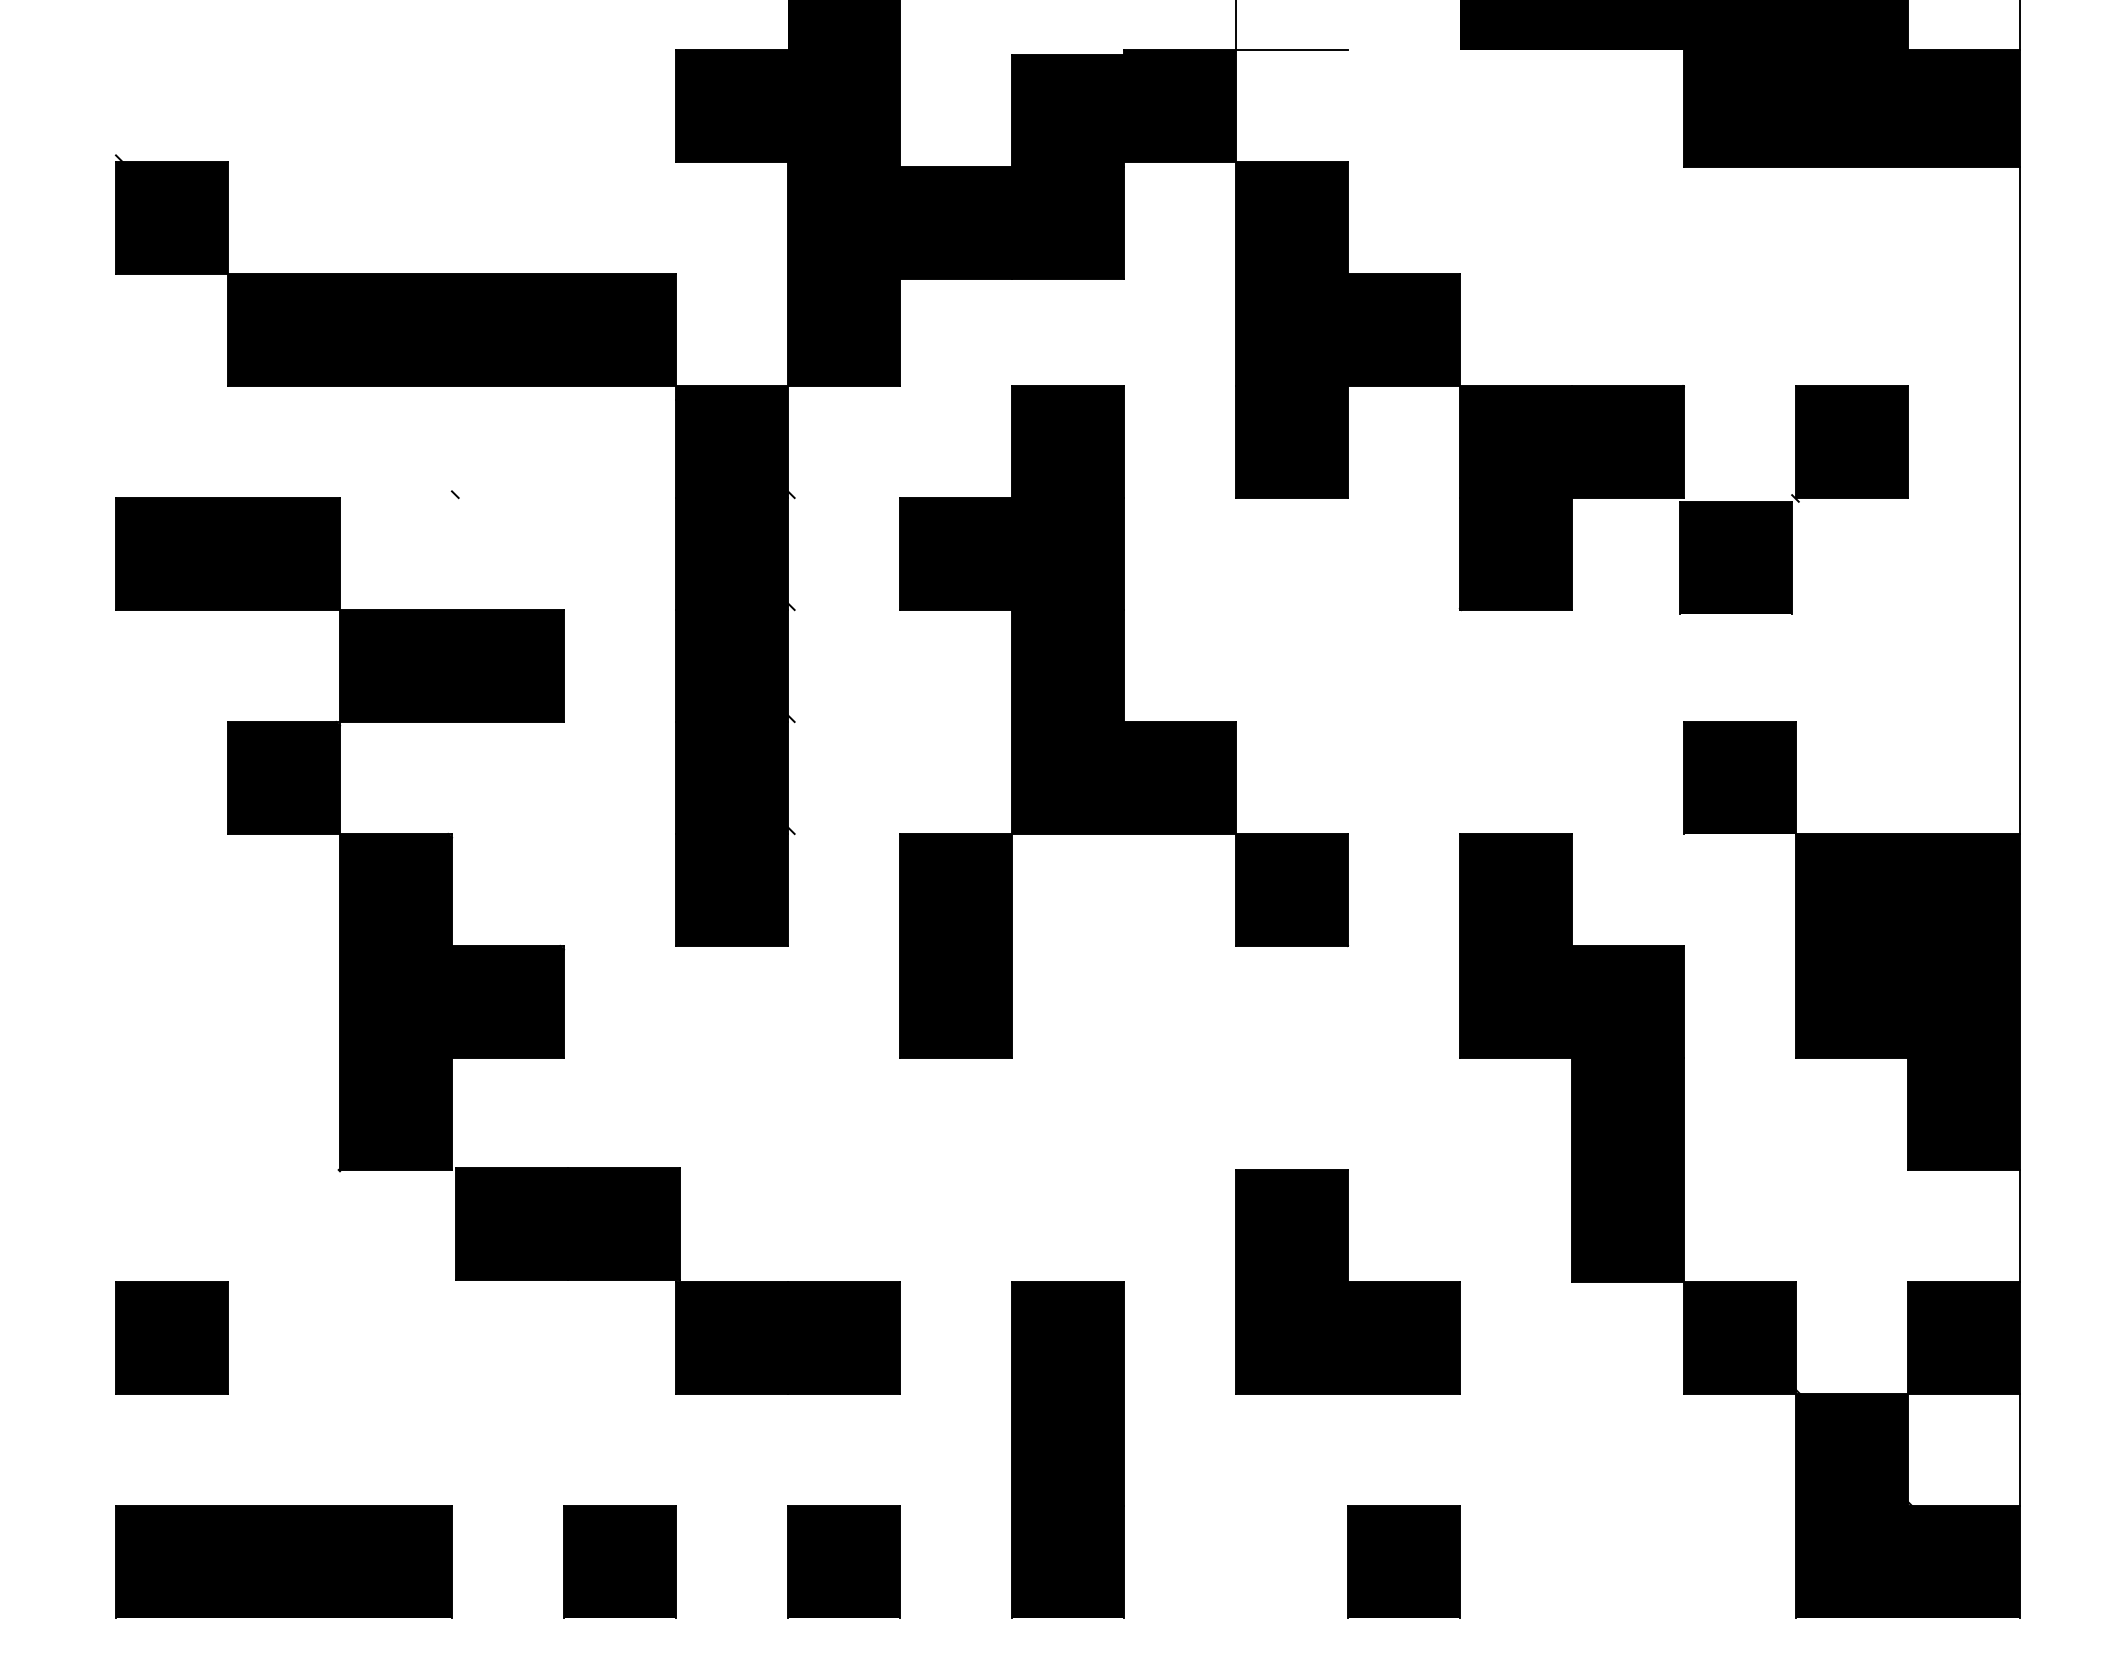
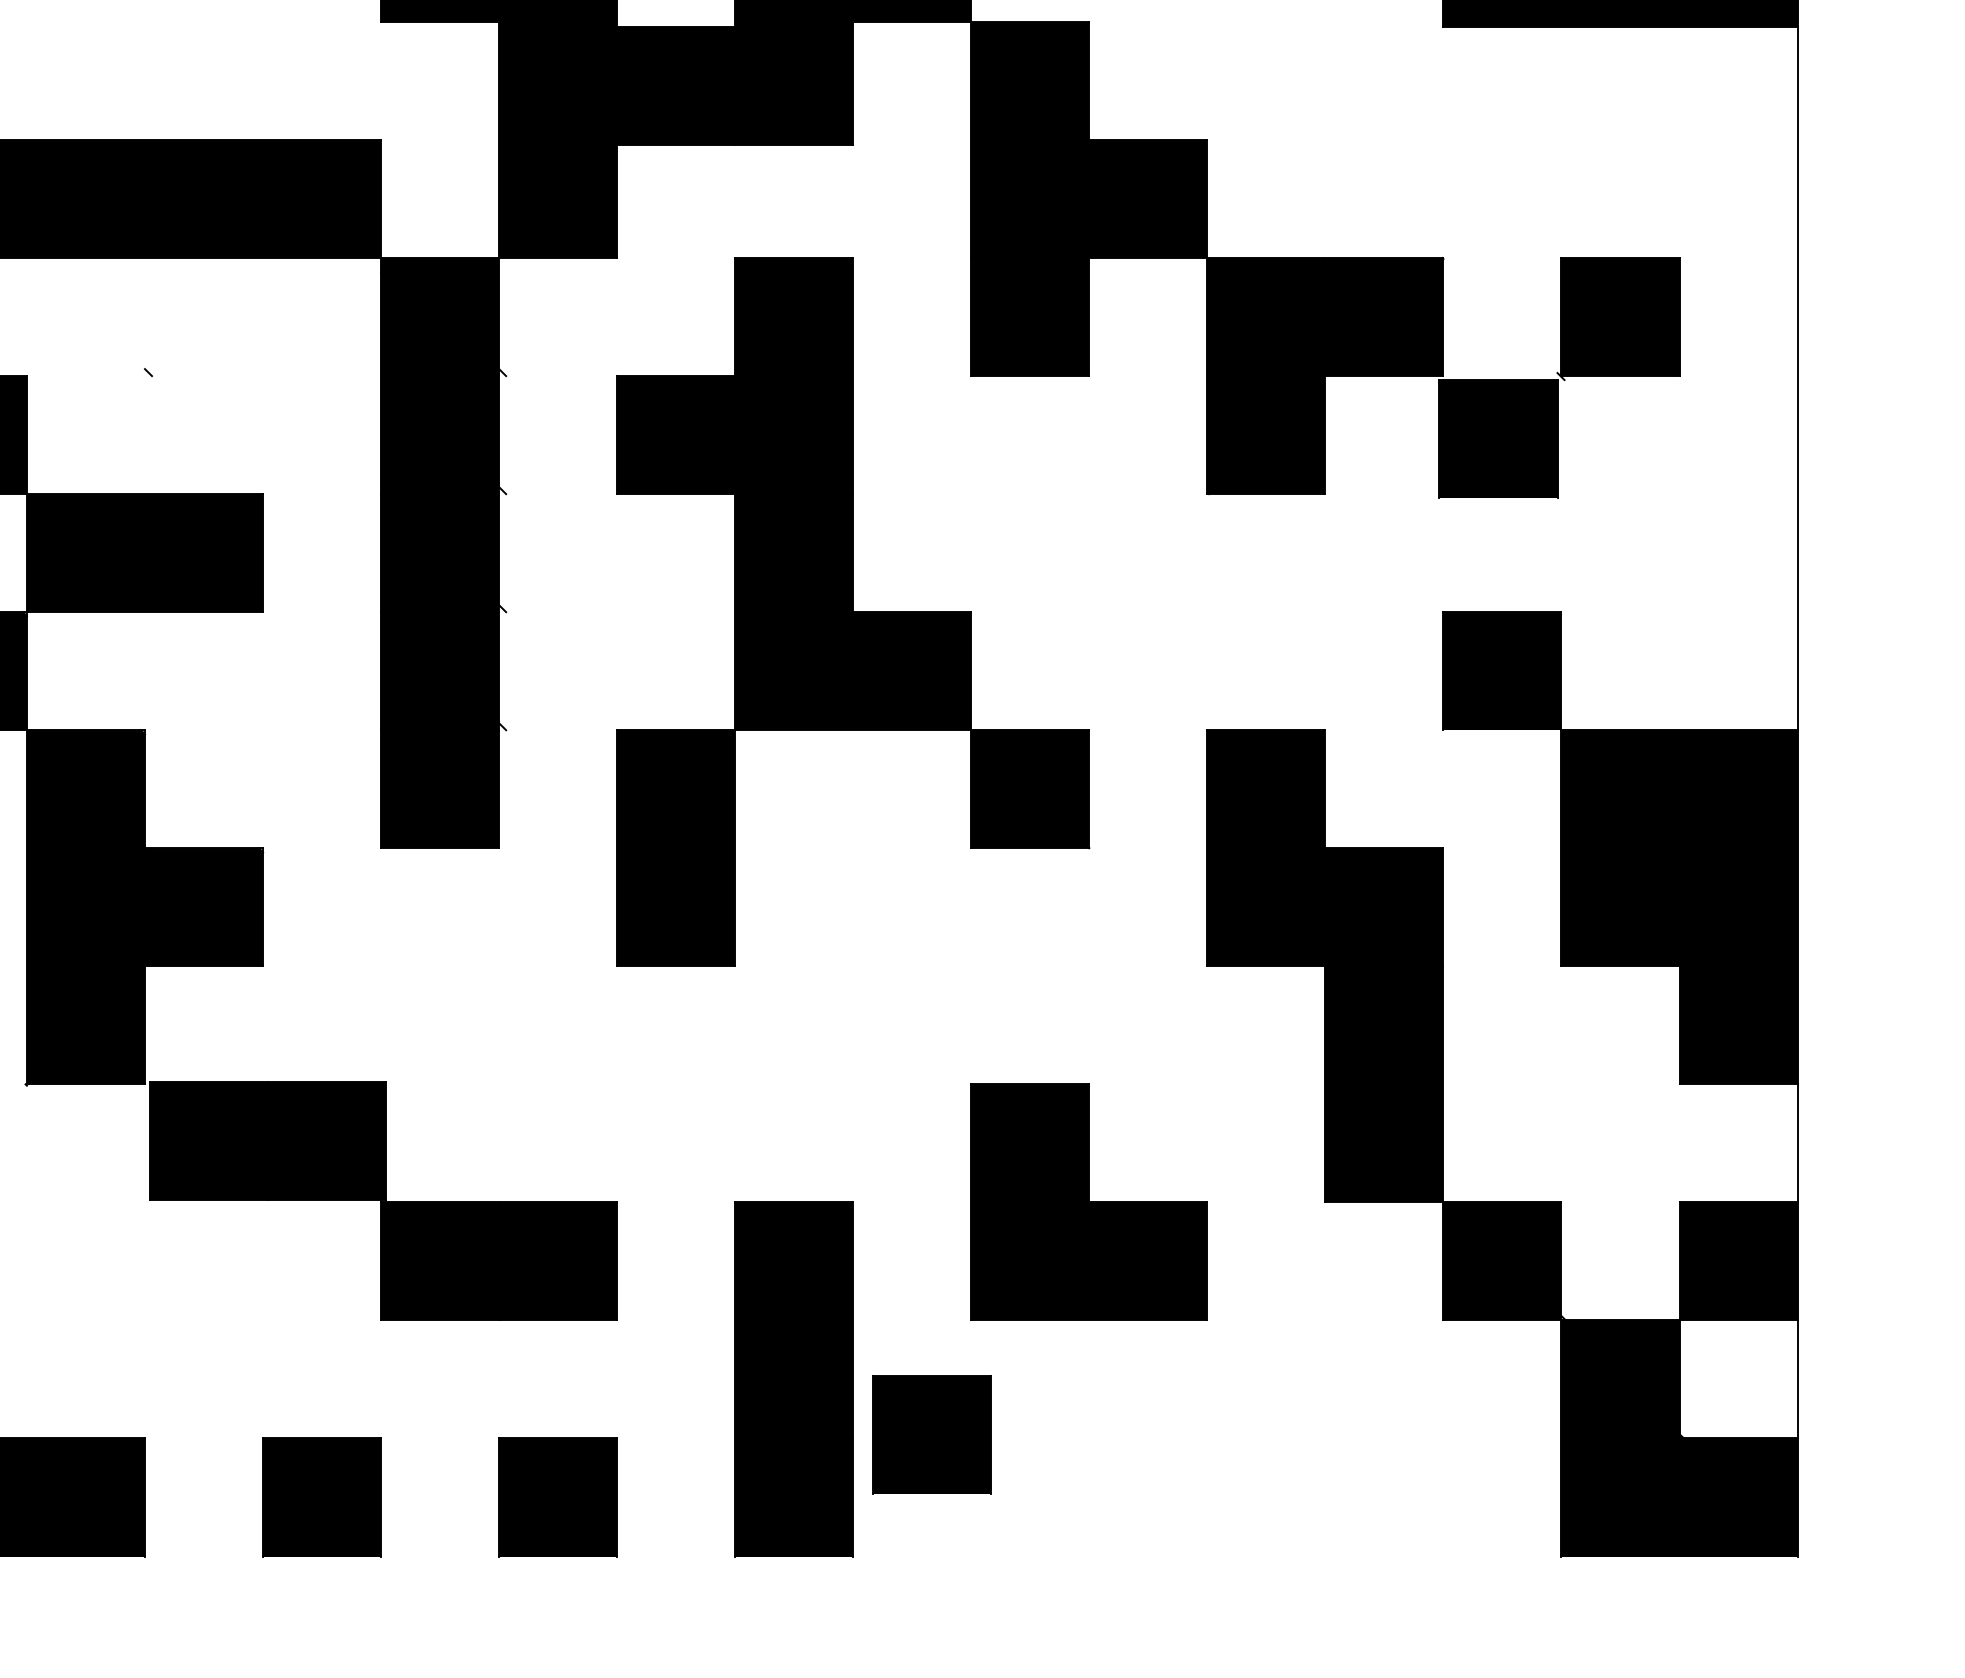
part: (1403, 1561) -> (931, 1434), moved

